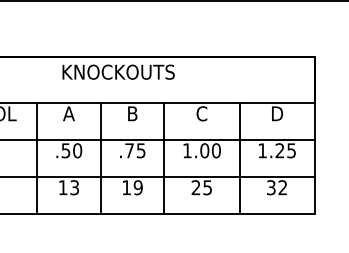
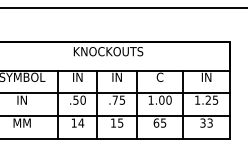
text: (68, 112) -> (77, 76), A -> IN
text: (131, 112) -> (116, 76), B -> IN
text: (276, 112) -> (206, 76), D -> IN
text: (74, 186) -> (81, 122), 13 -> 14
text: (137, 186) -> (120, 122), 19 -> 15
text: (196, 186) -> (156, 122), 25 -> 65
text: (281, 188) -> (209, 123), 32 -> 33

